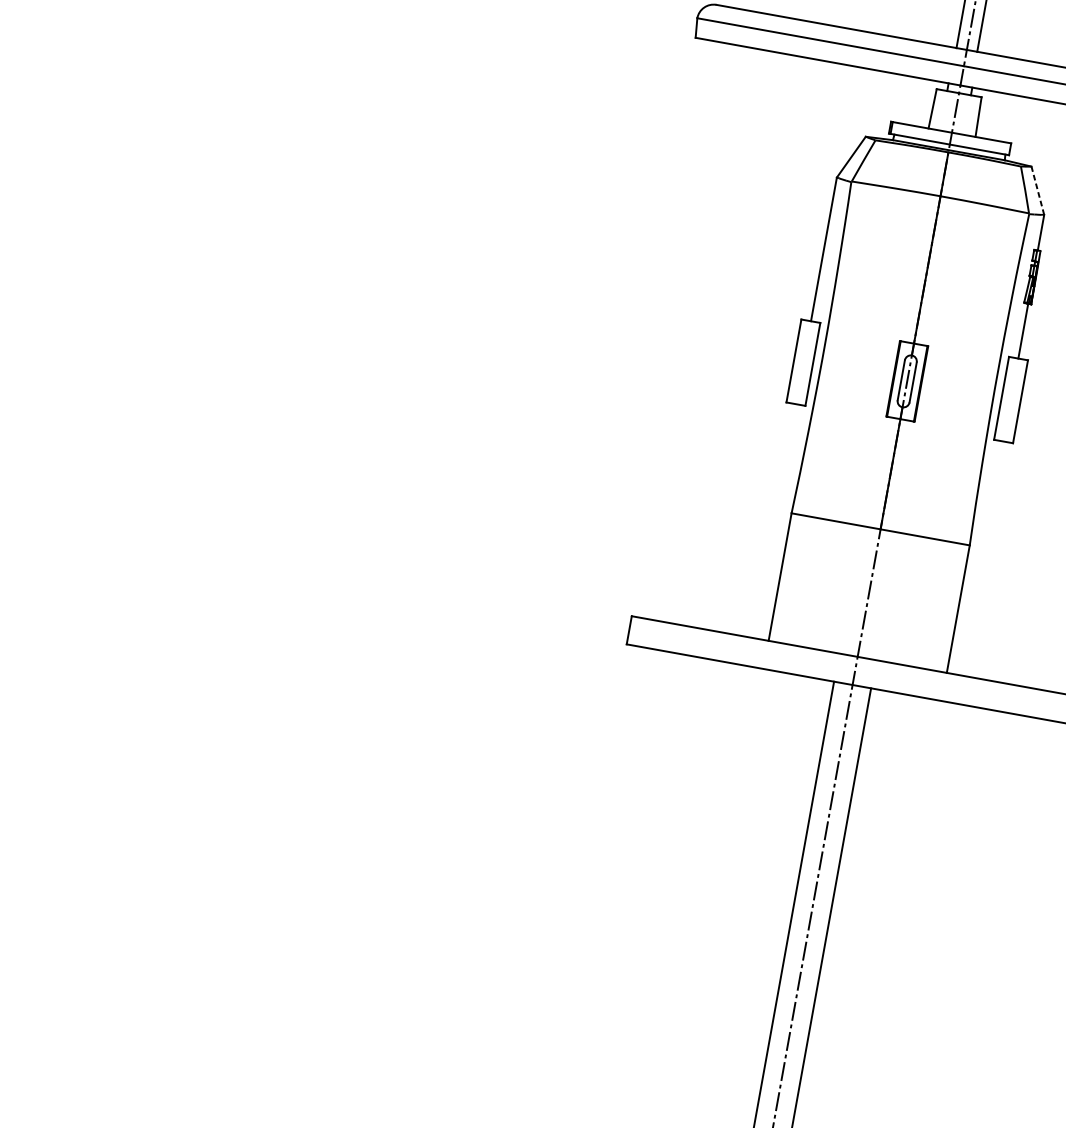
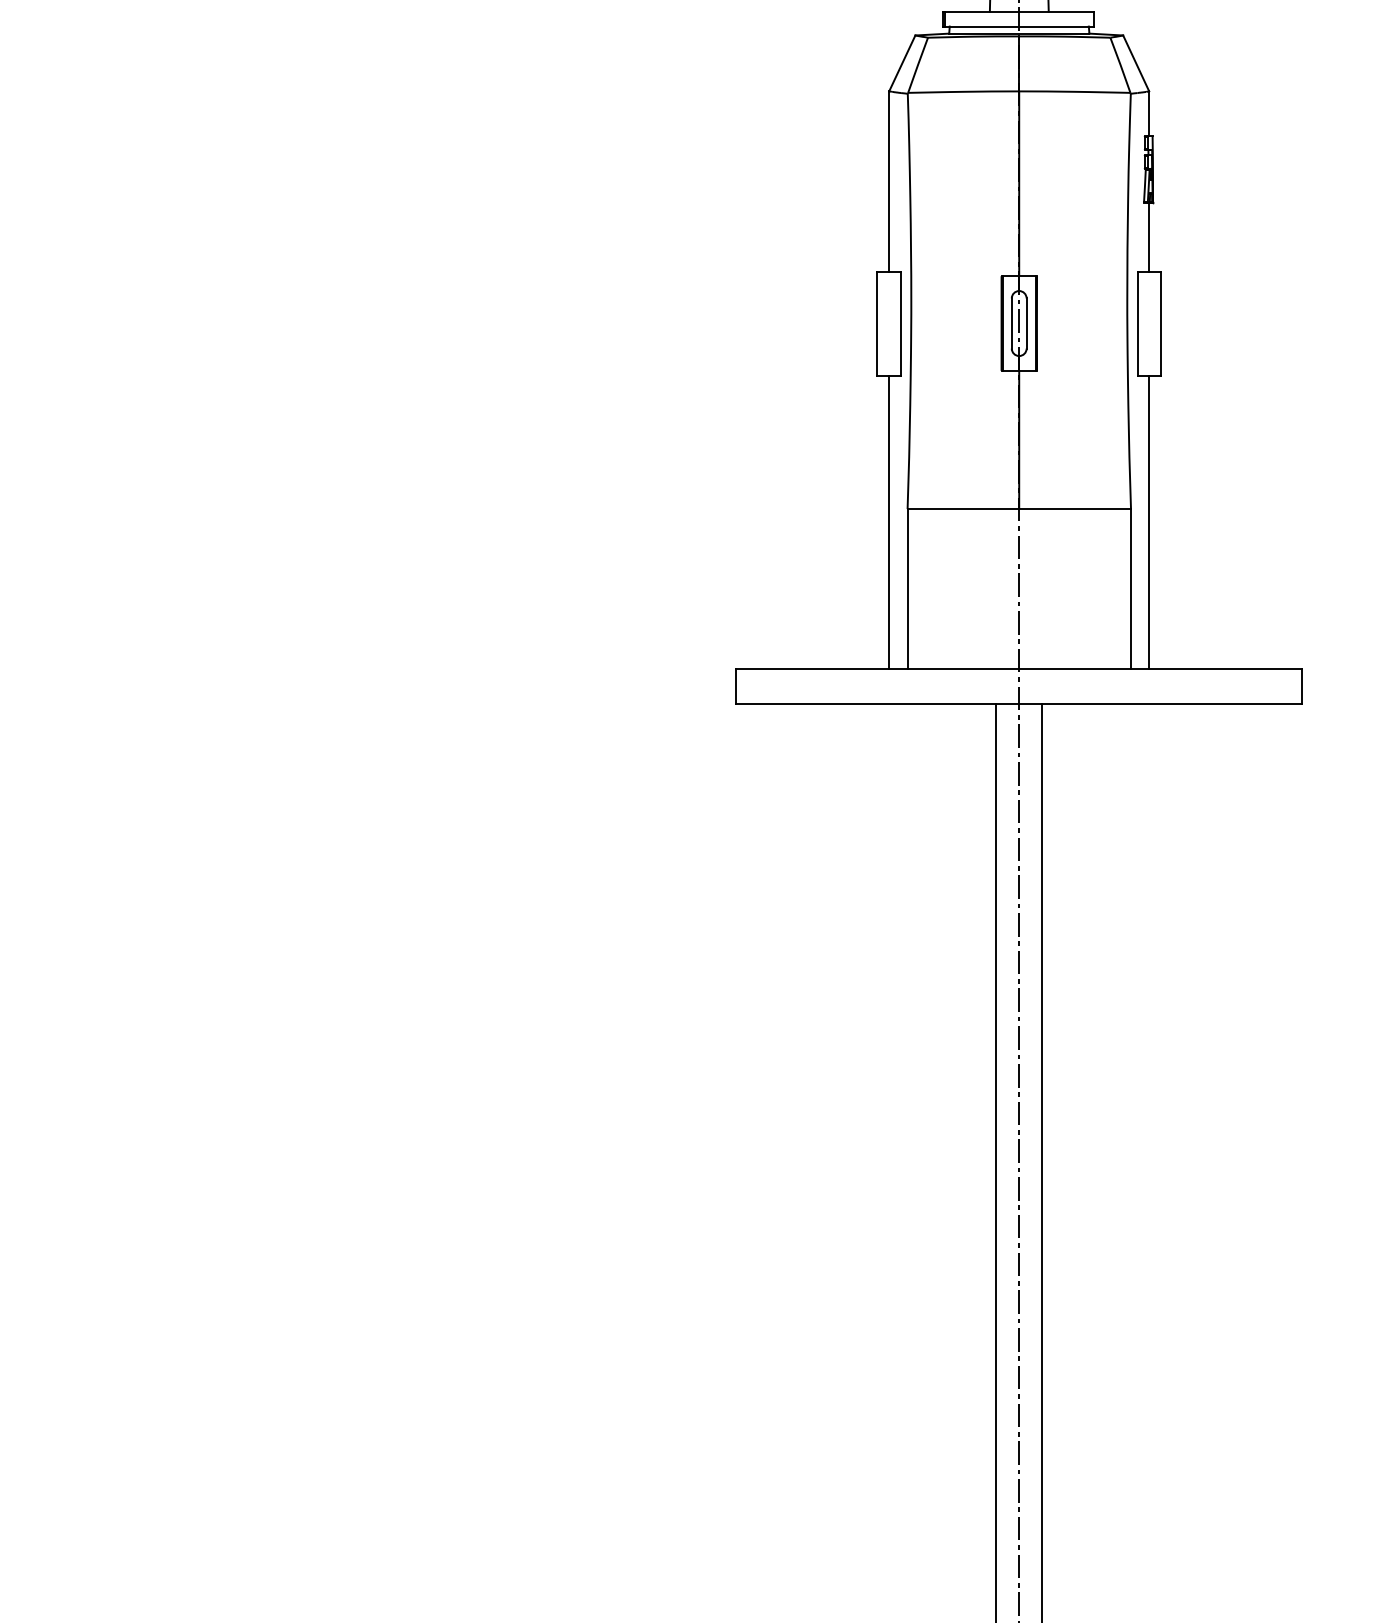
line: (1038, 190) -> (1136, 63), dashed -> solid
line: (775, 520) -> (889, 521), added
line: (982, 557) -> (1149, 521), added

